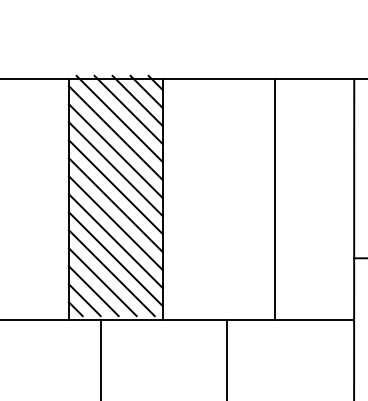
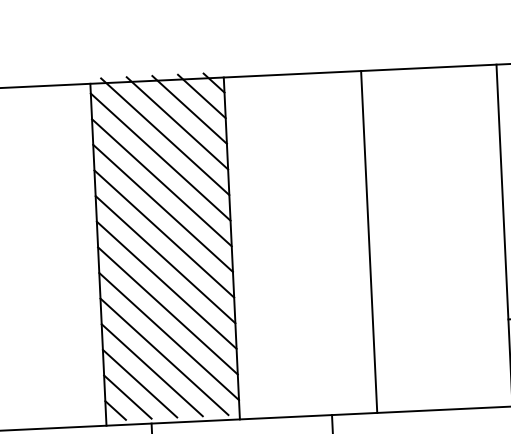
line: (275, 199) -> (369, 242), moved

